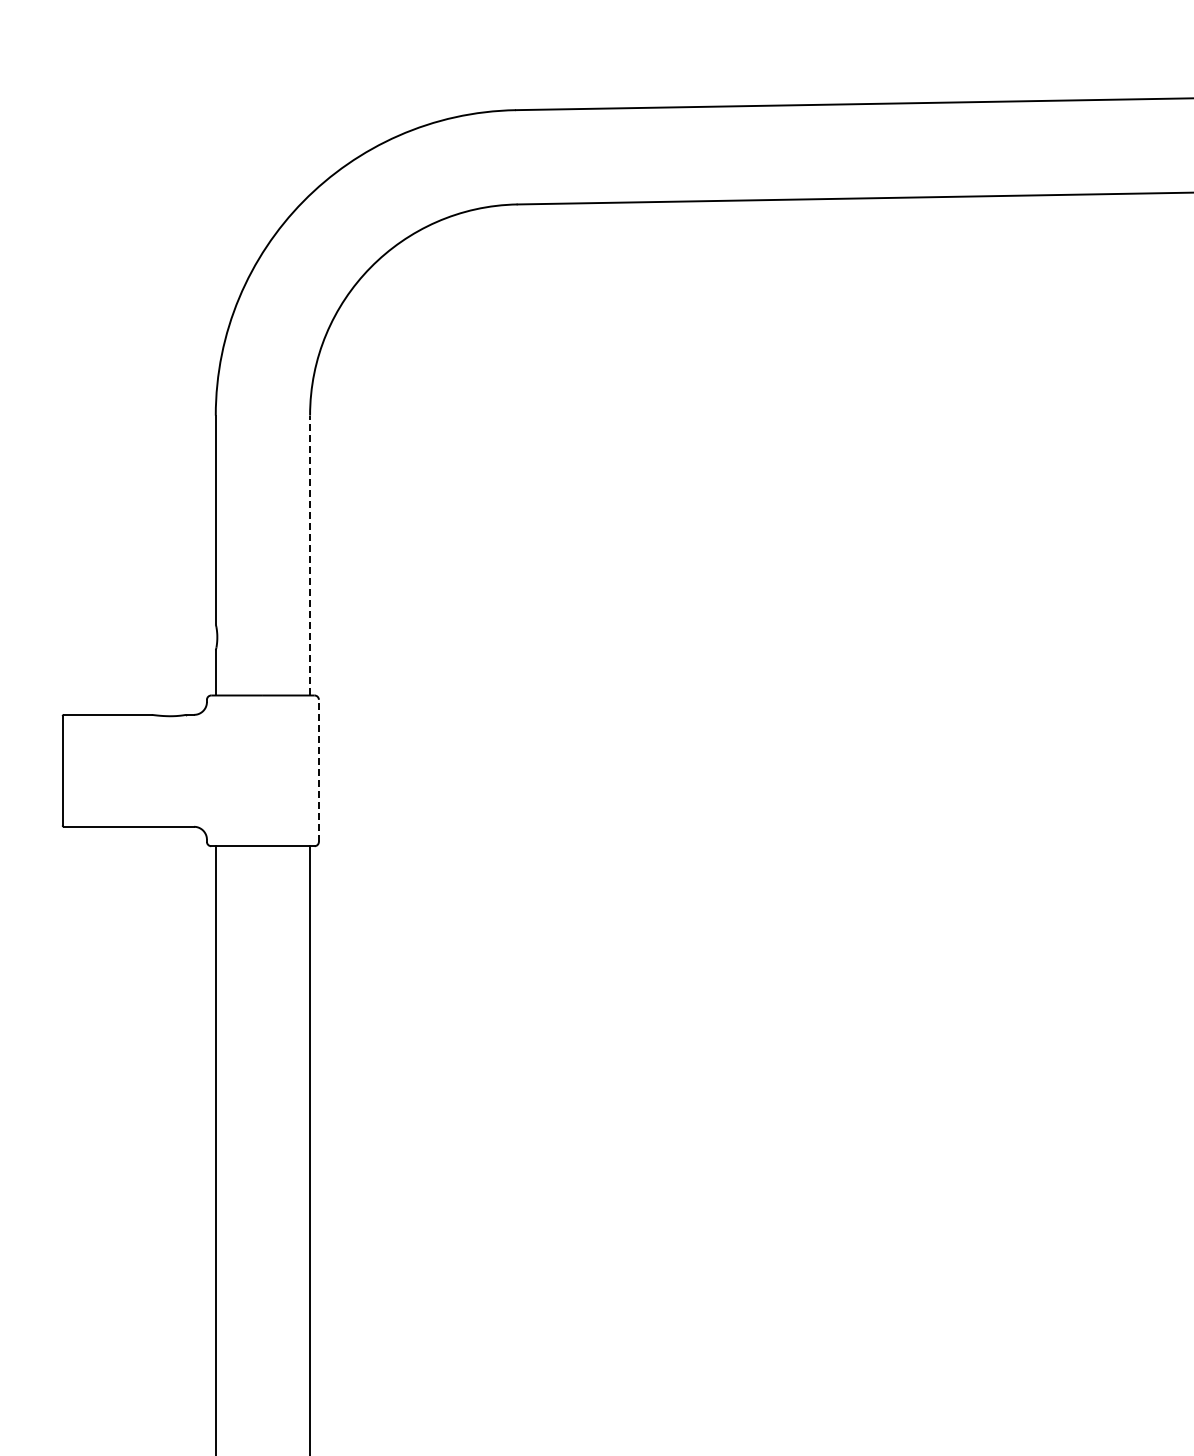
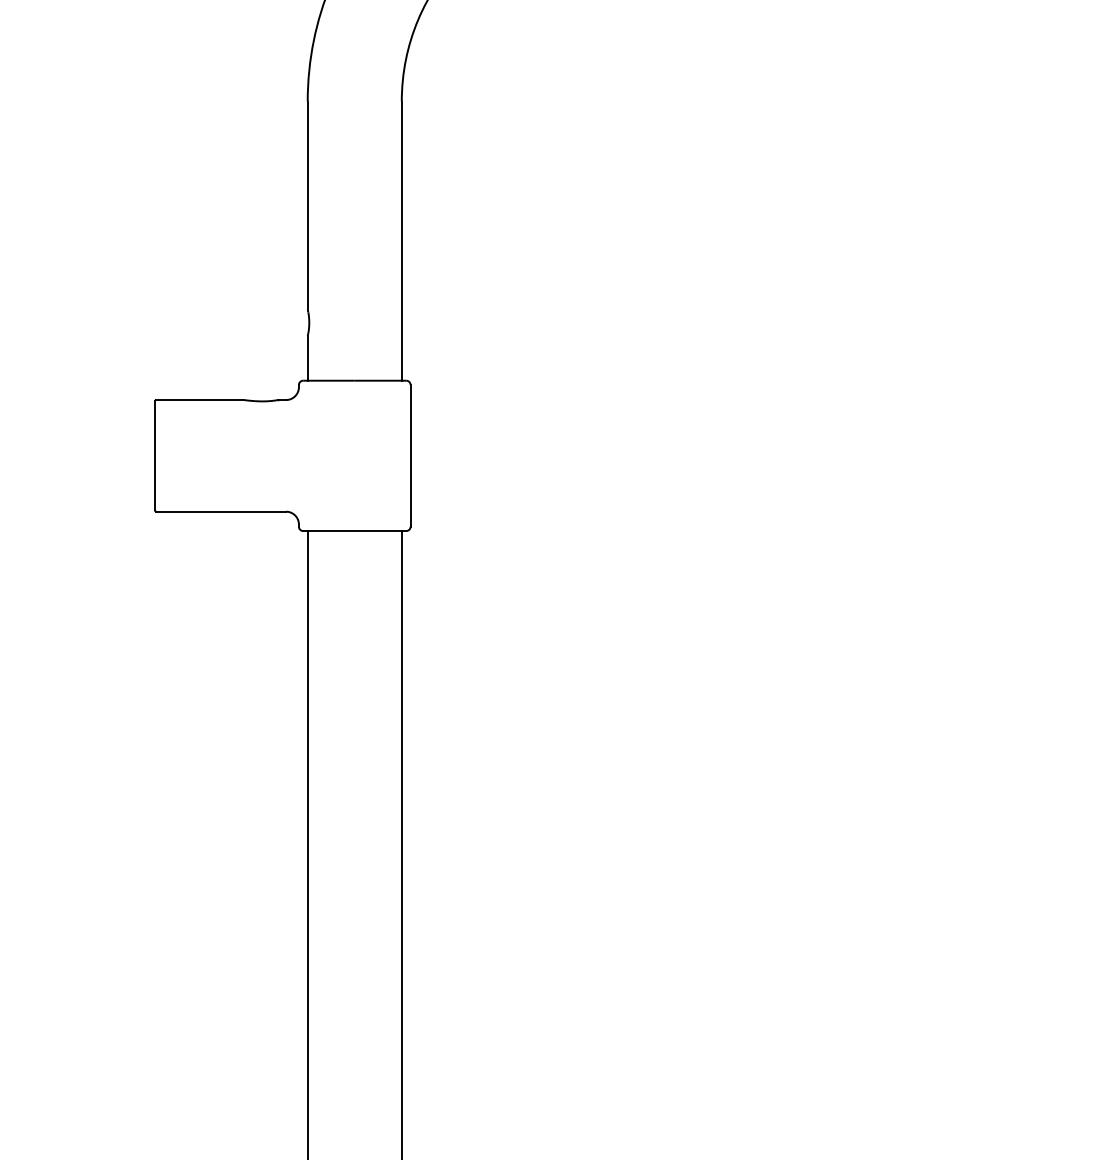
line: (310, 555) -> (402, 241), dashed -> solid
line: (318, 770) -> (410, 455), dashed -> solid

